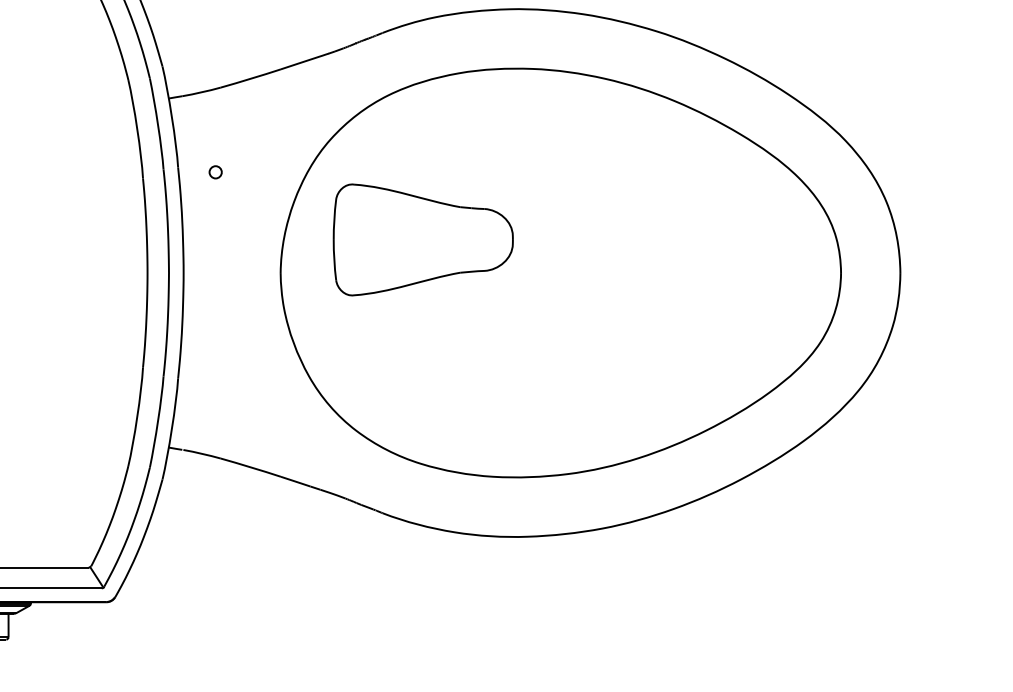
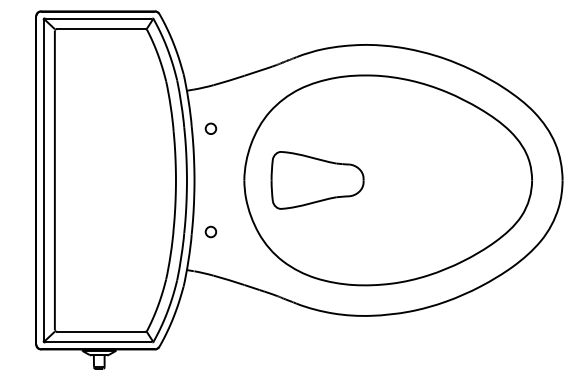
part: (214, 171) -> (210, 128), size x1.67
part: (423, 240) -> (317, 180), moved
part: (214, 372) -> (210, 231), added

